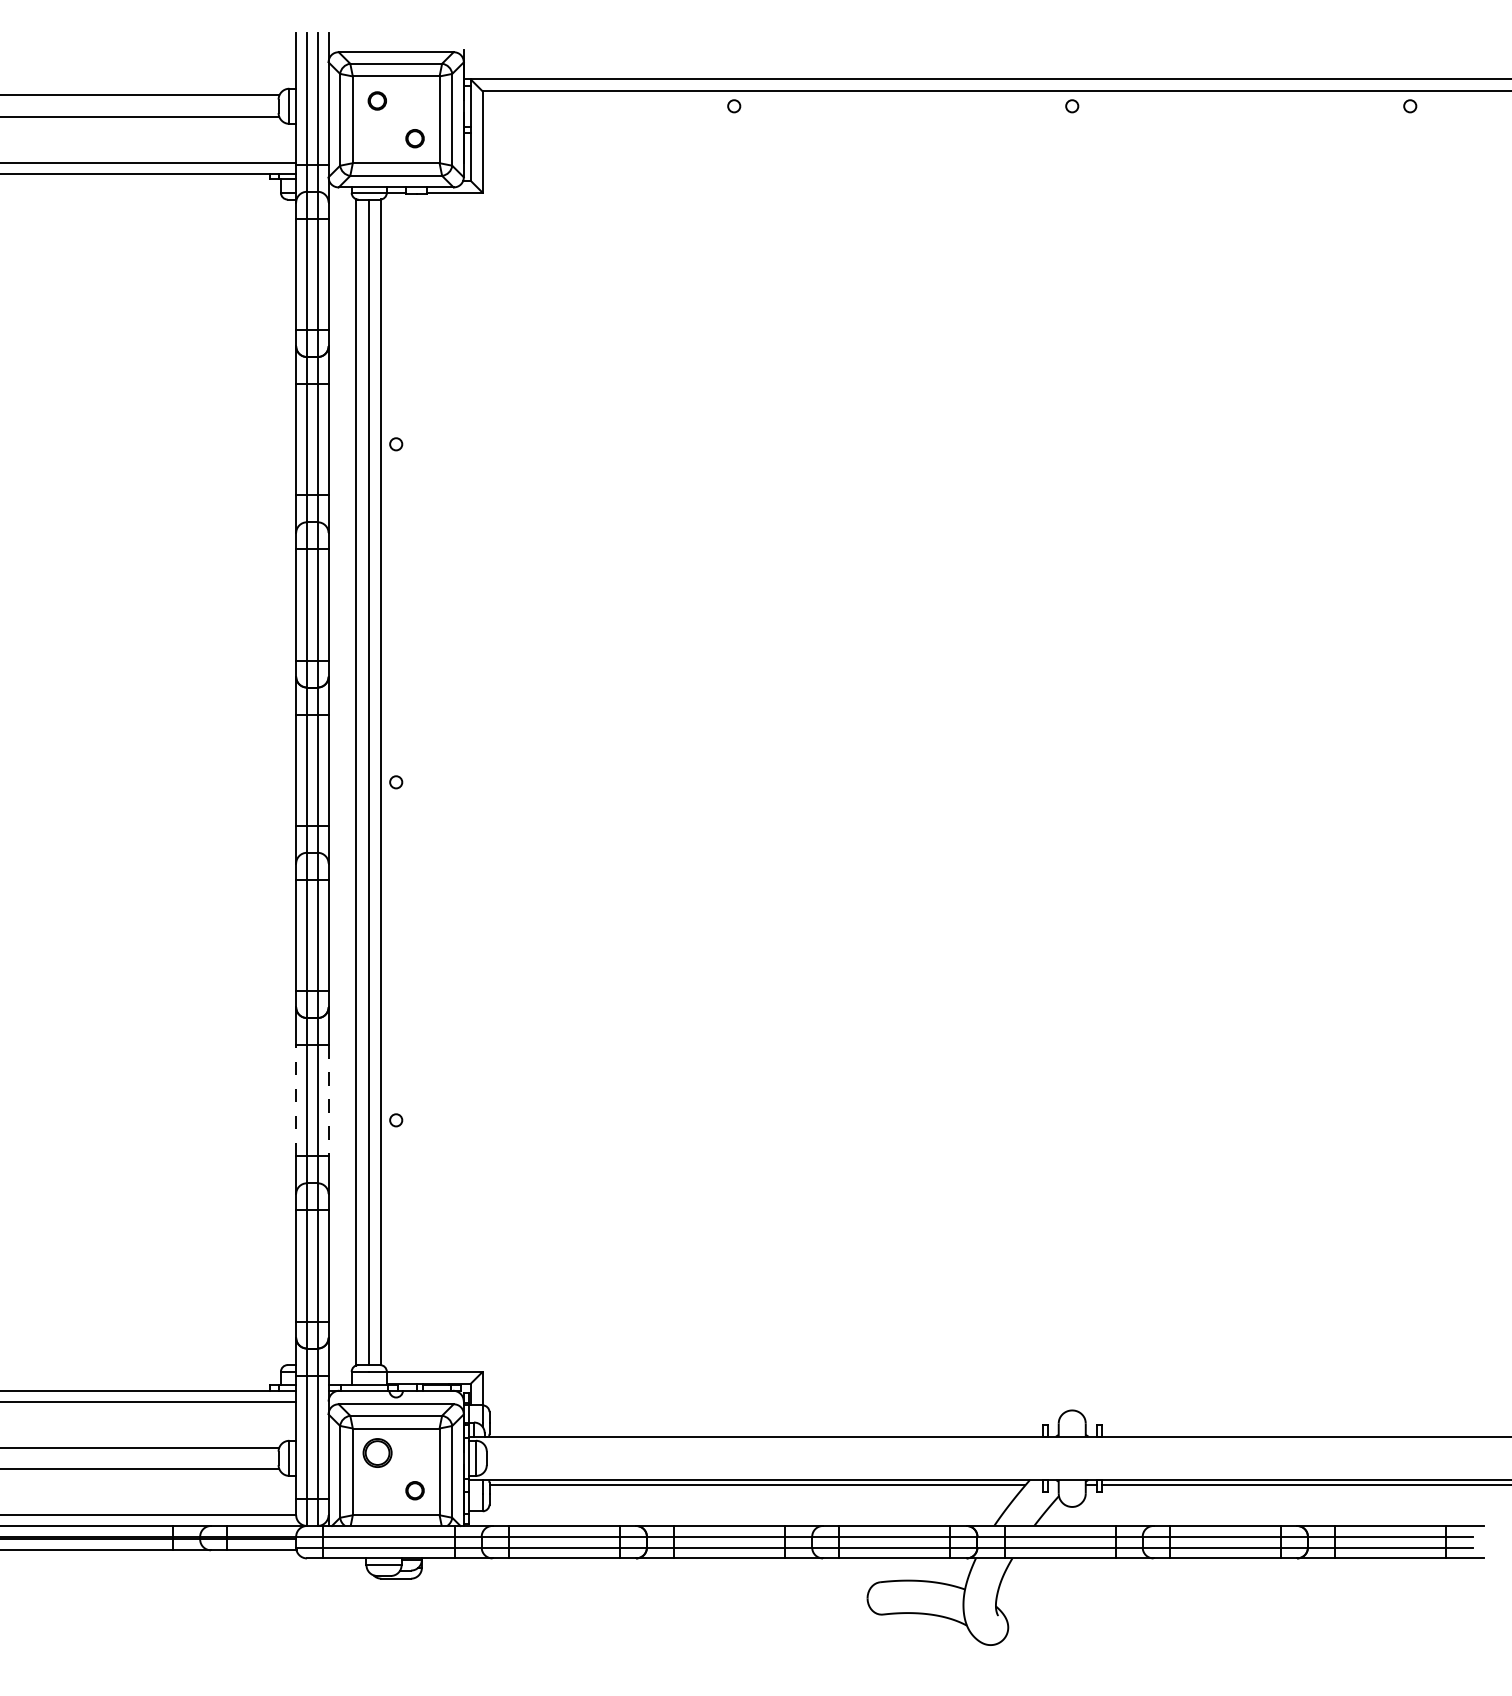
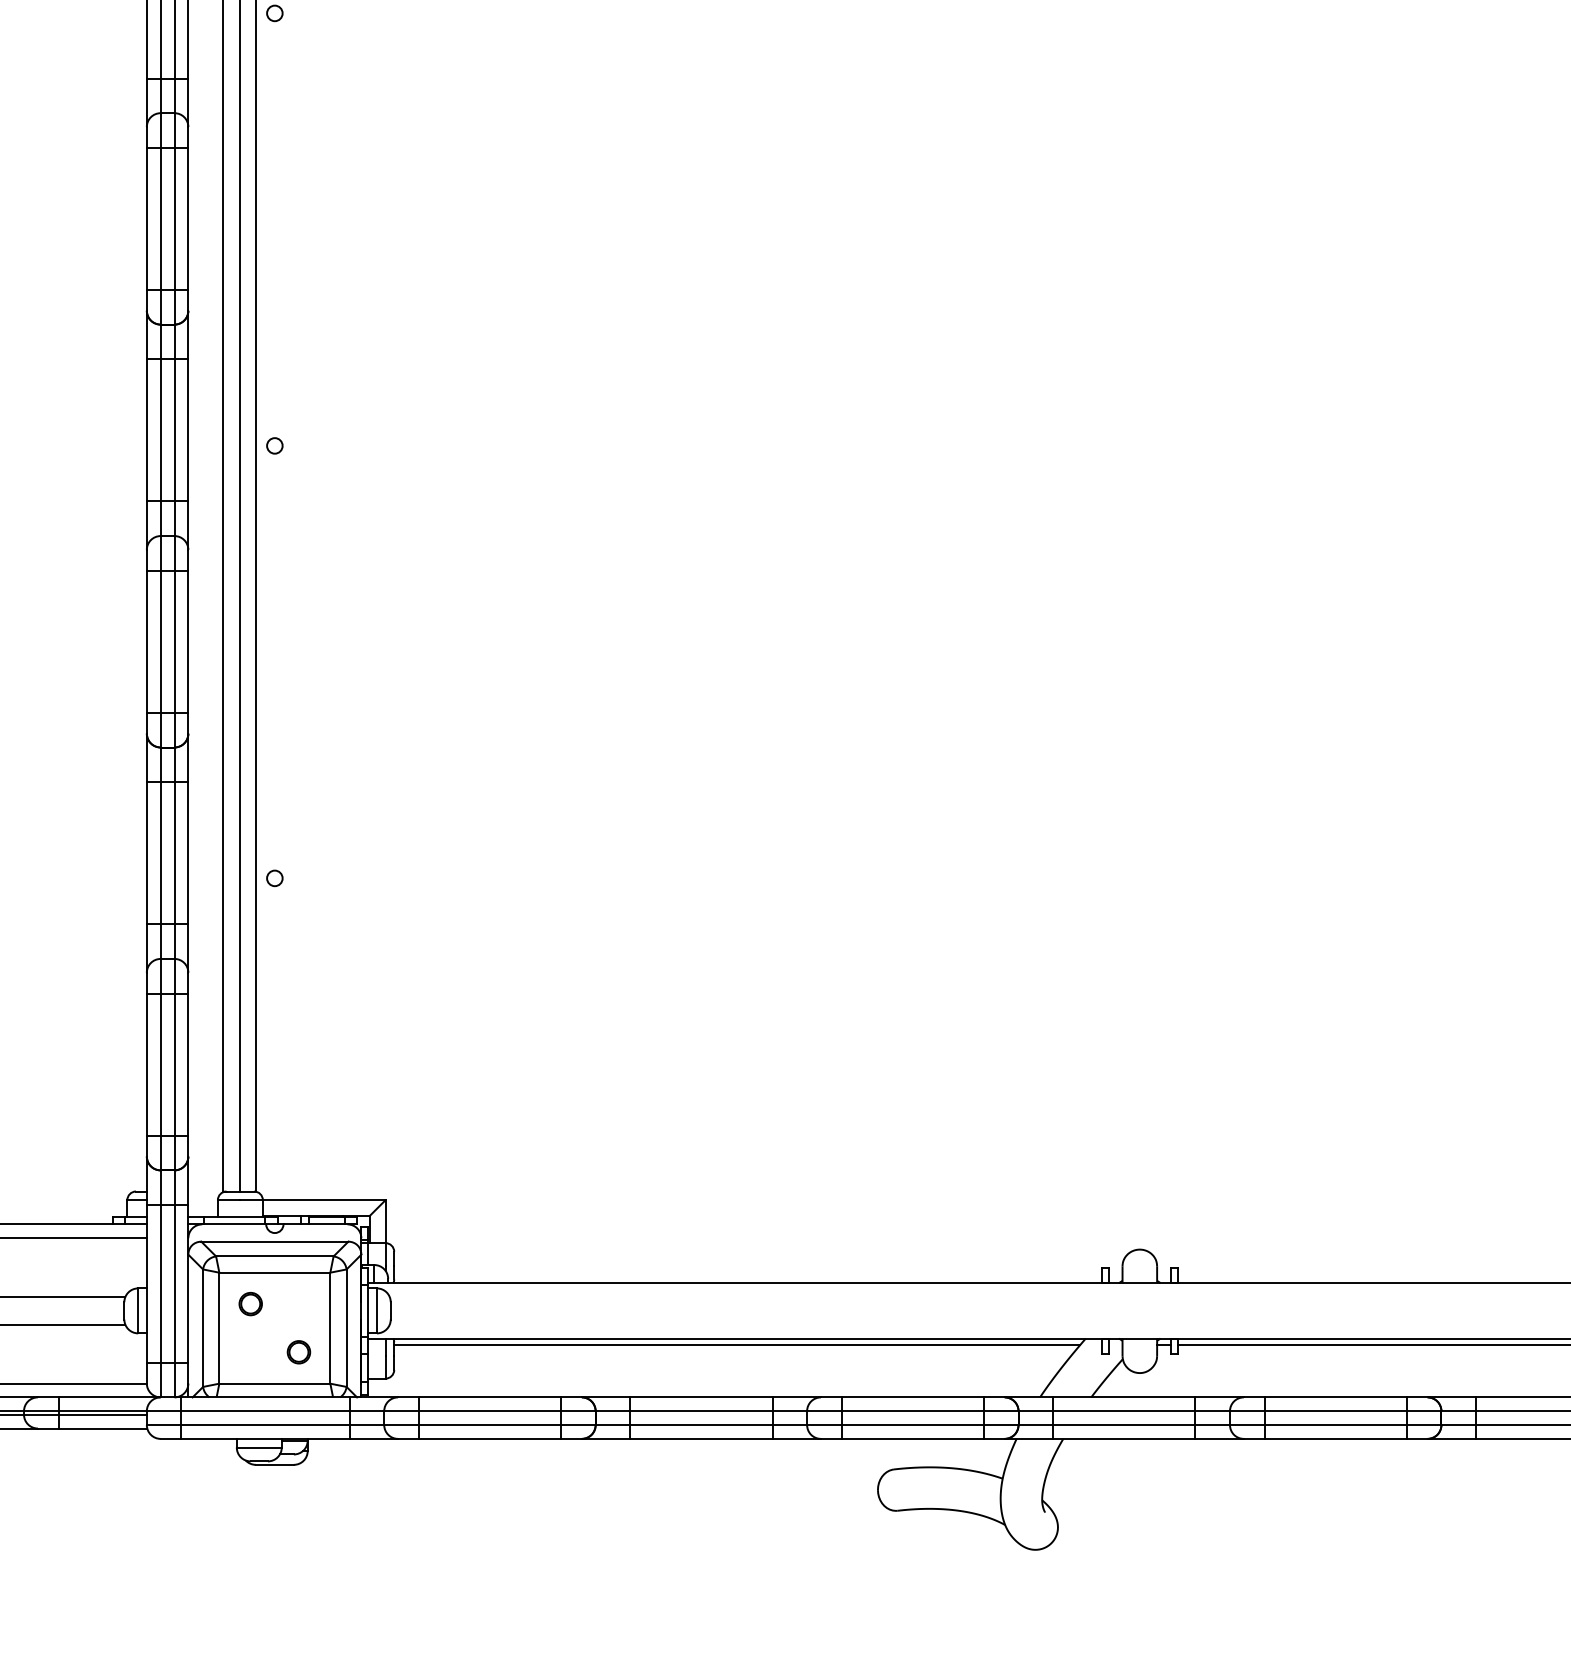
line: (296, 1100) -> (147, 853), dashed -> solid
line: (328, 1100) -> (188, 853), dashed -> solid
circle: (376, 1452) -> (249, 1303), size x0.62

